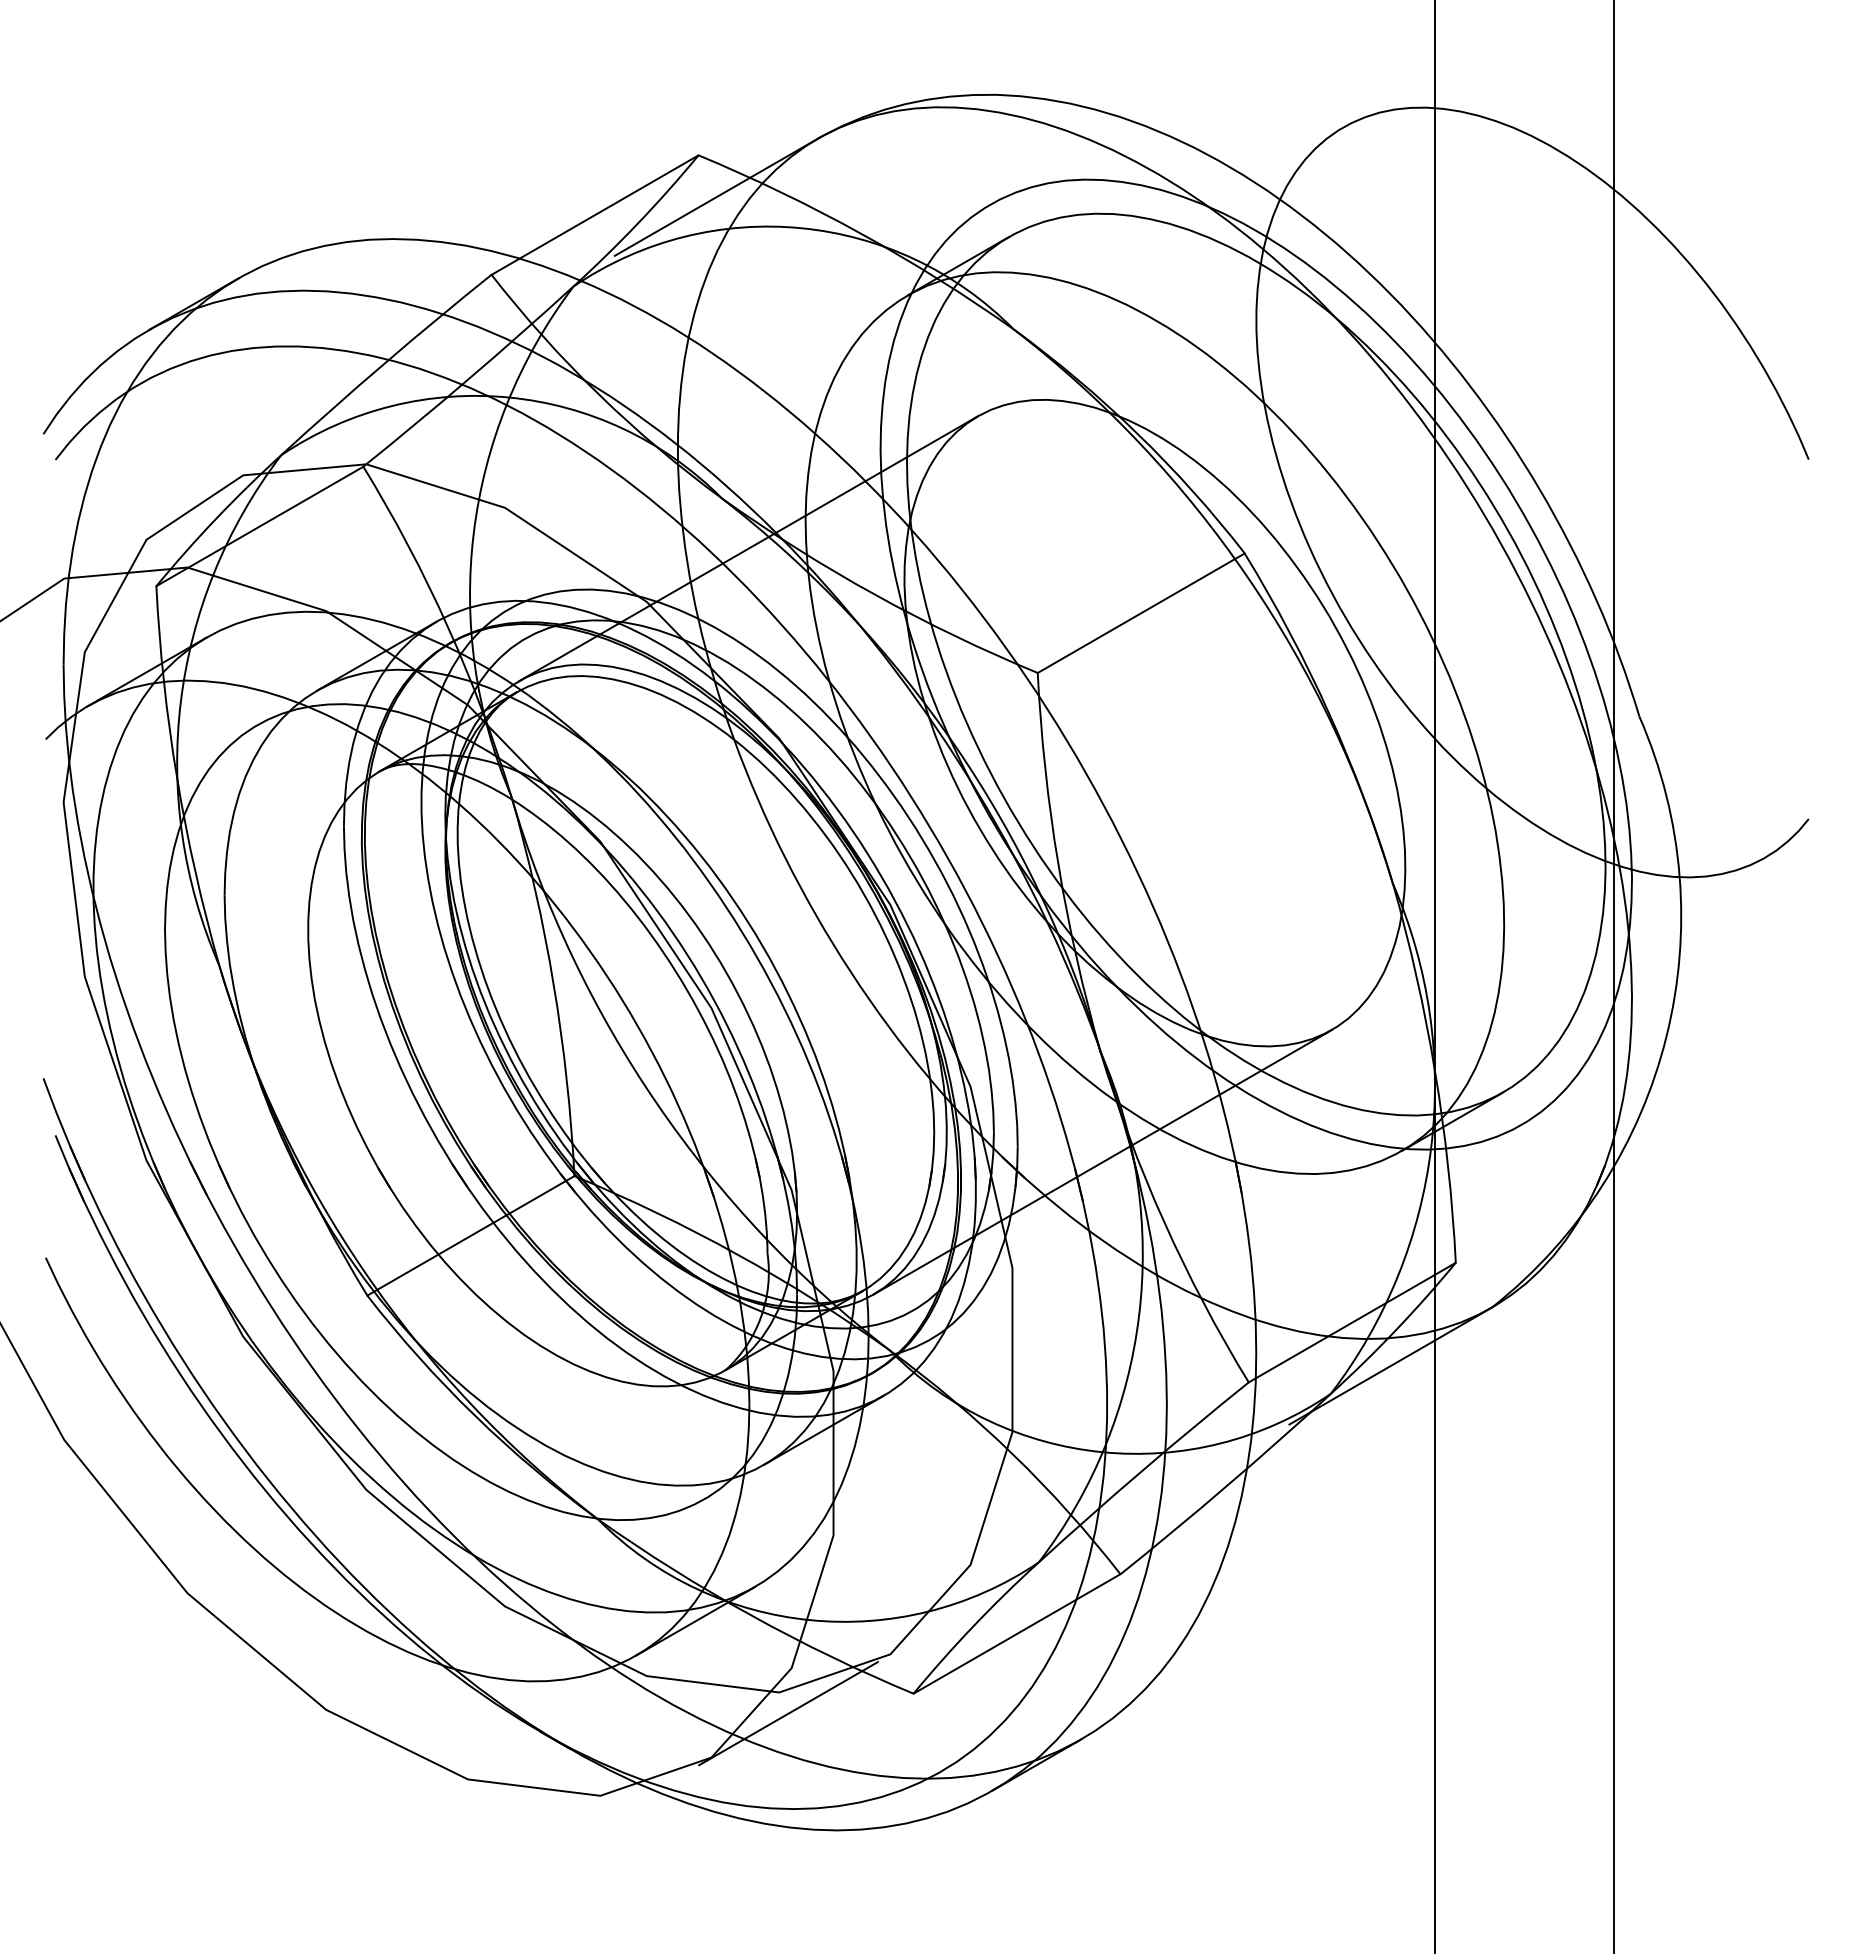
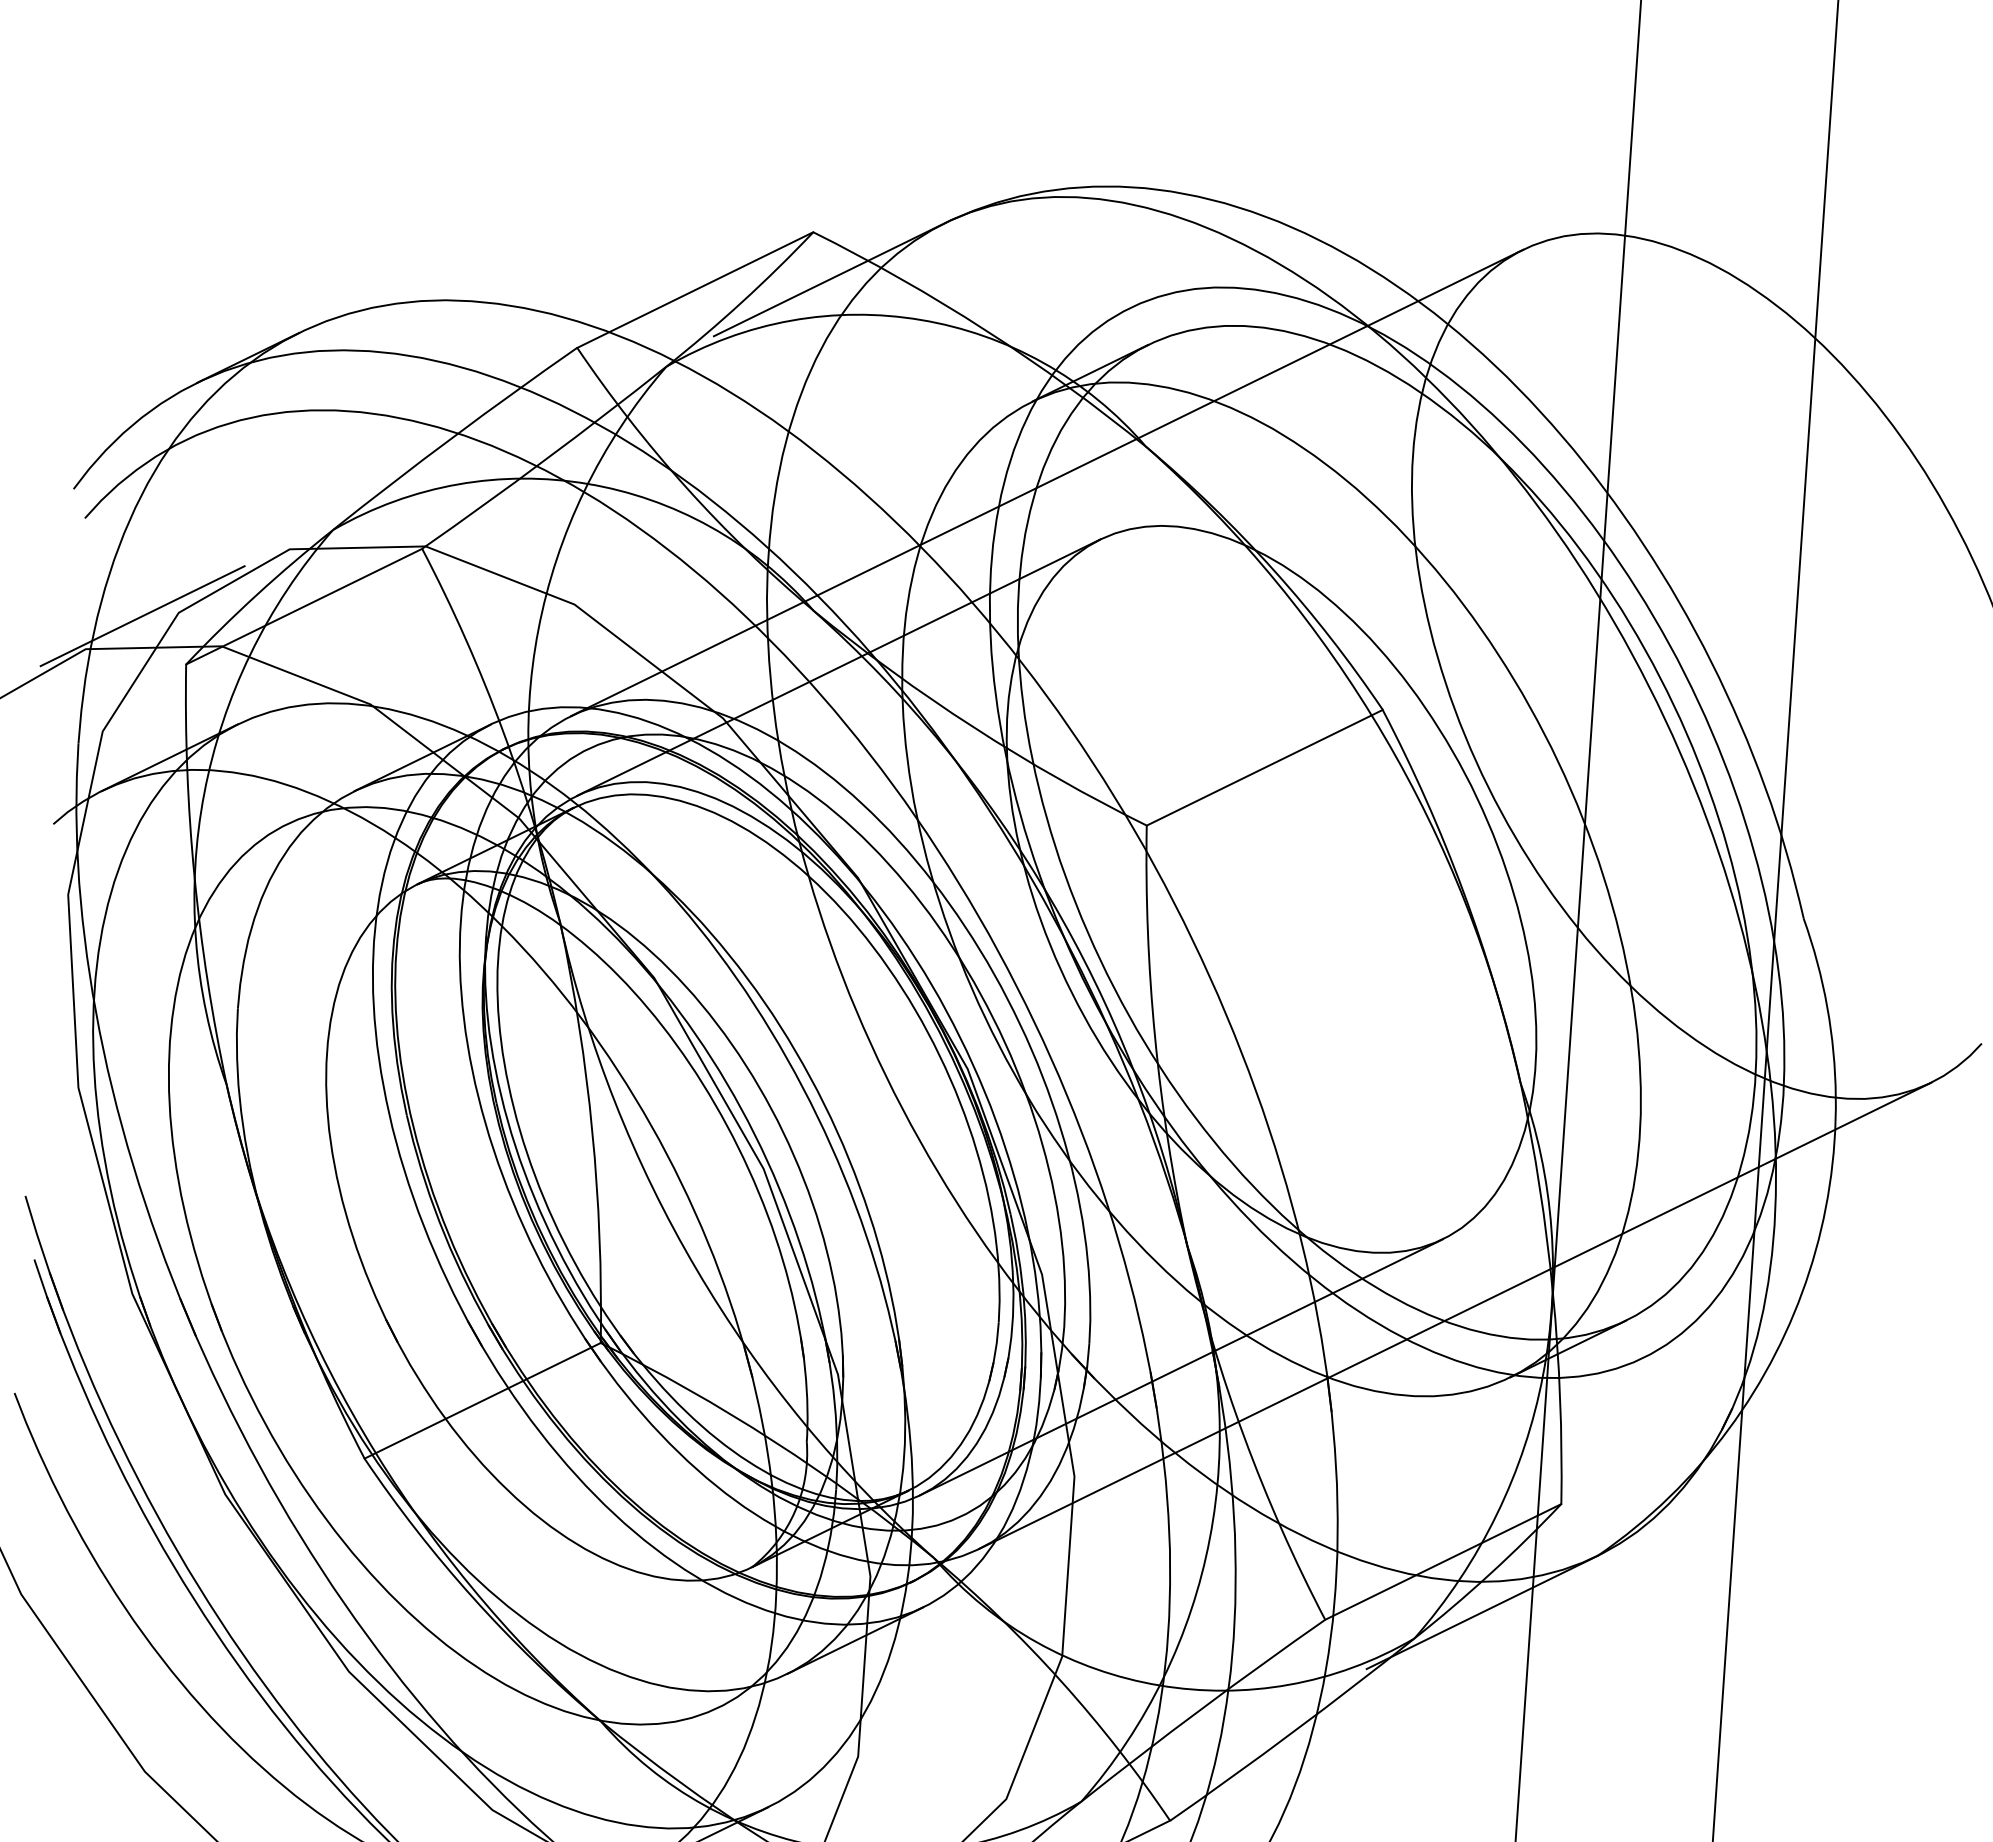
line: (925, 368) -> (1046, 483), added
line: (113, 544) -> (142, 615), added
line: (1347, 1098) -> (1454, 1315), added

